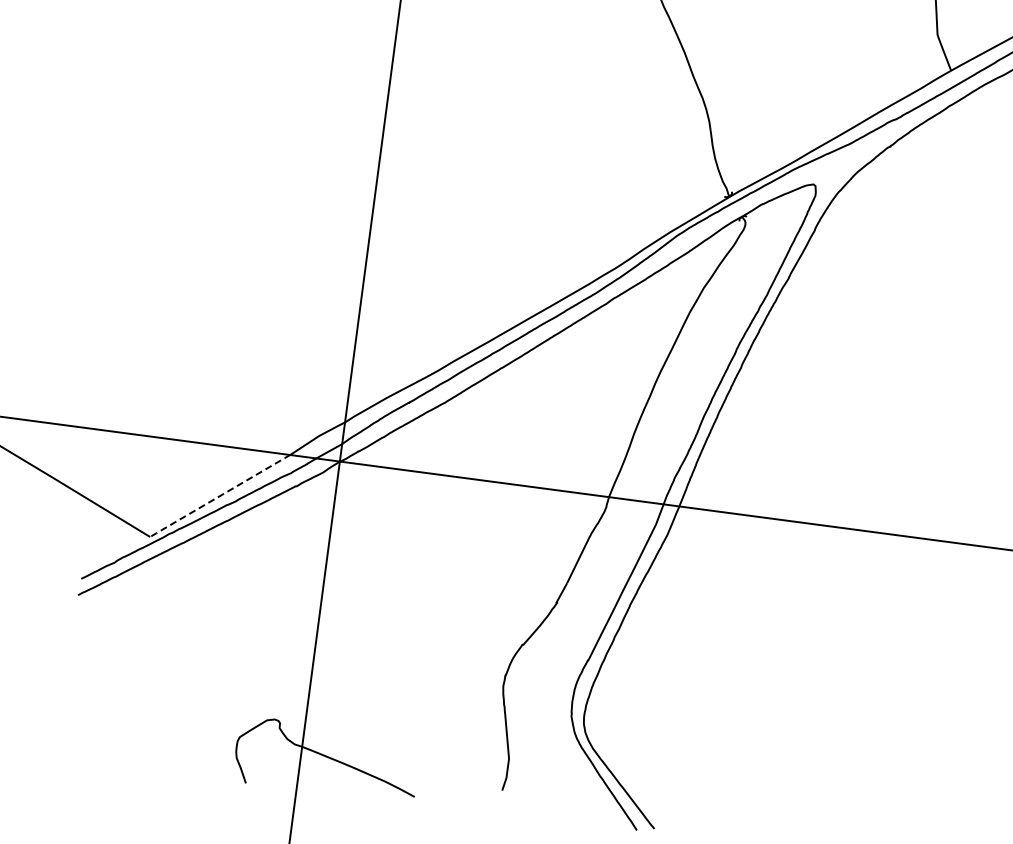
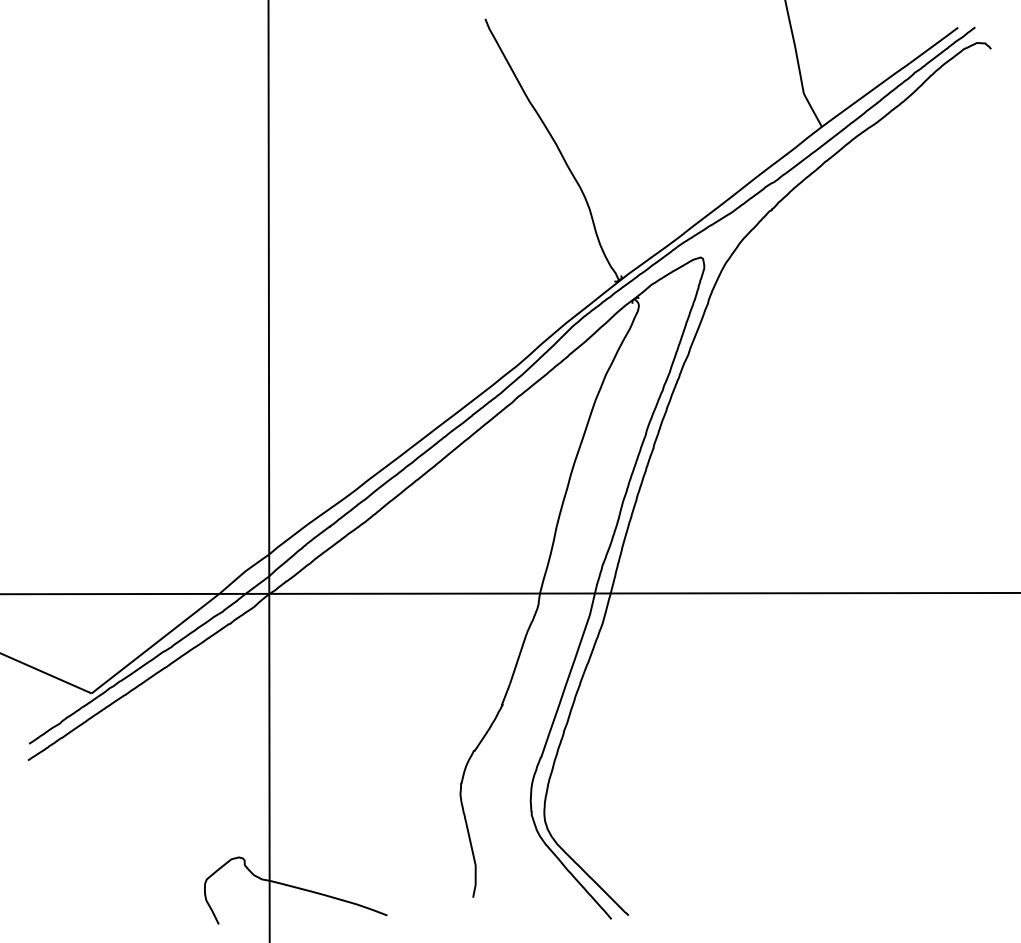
line: (219, 496) -> (154, 644), dashed -> solid

